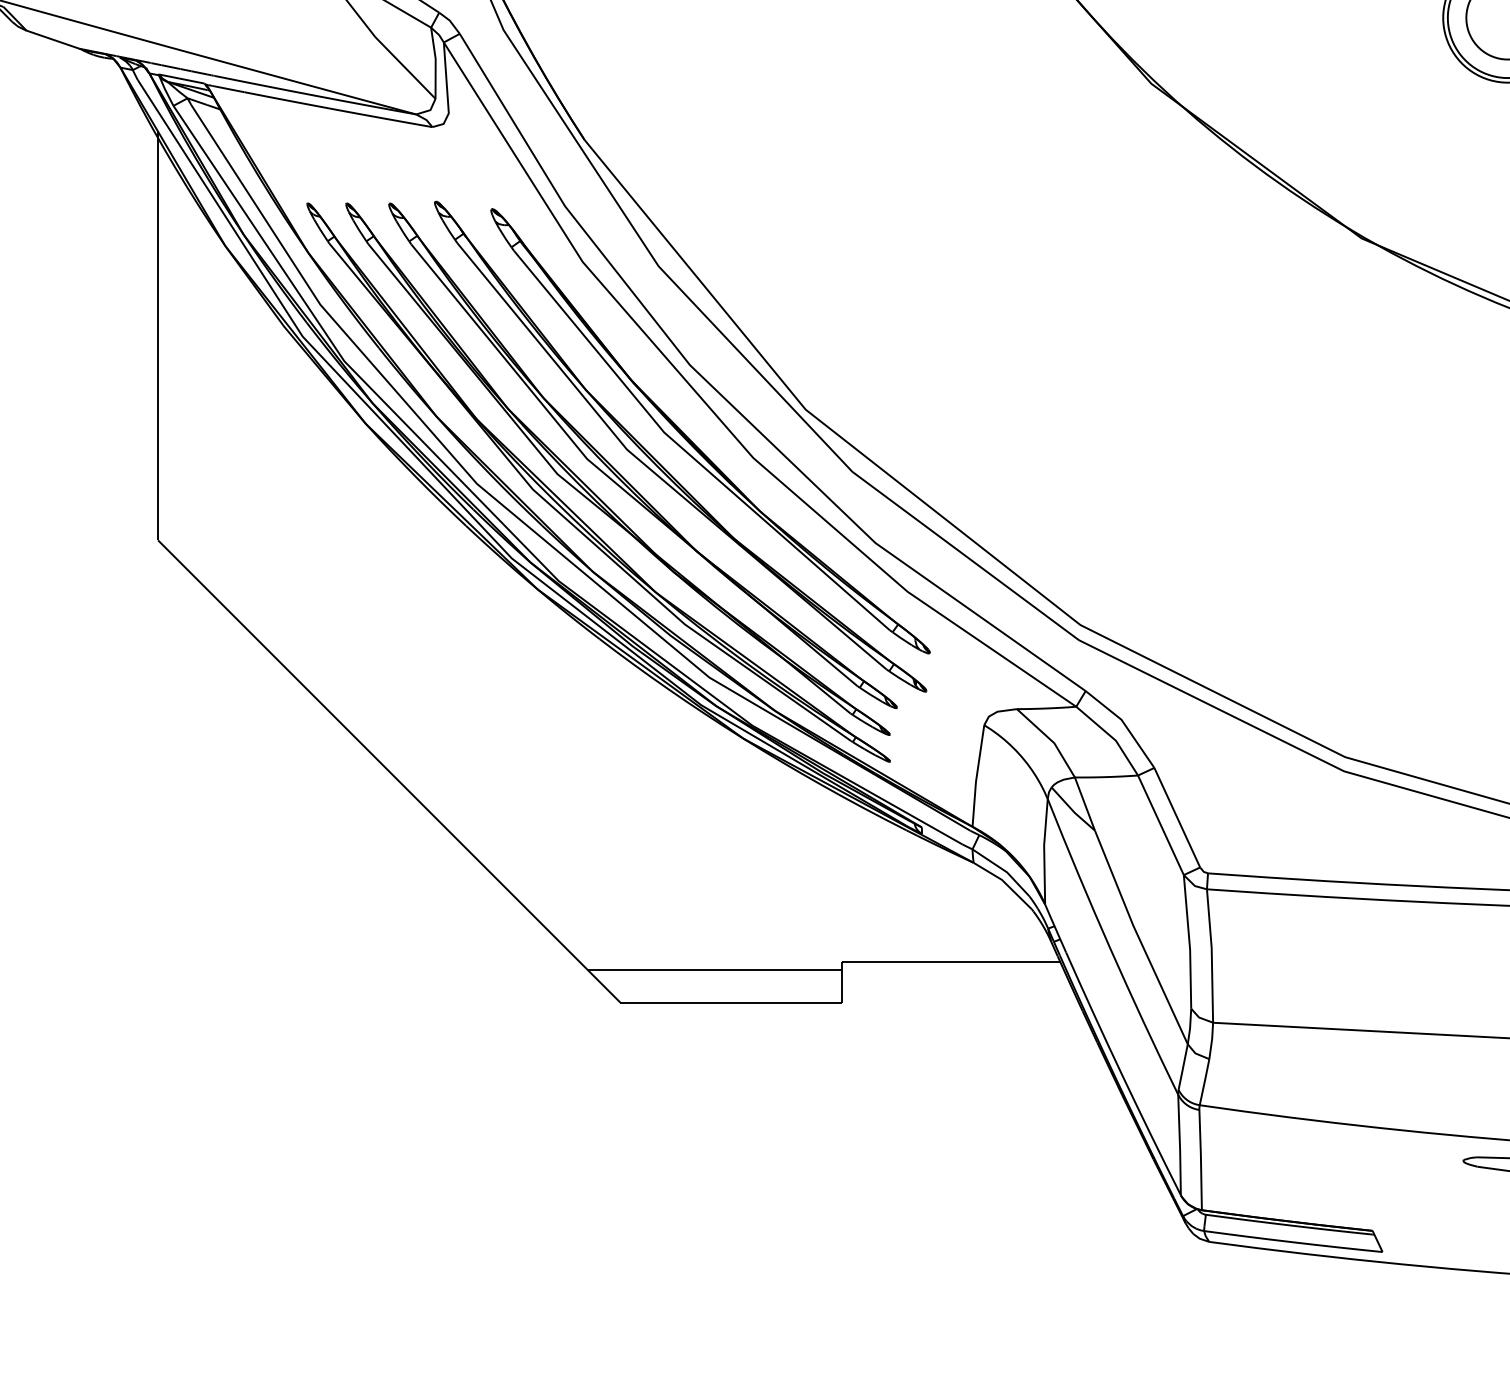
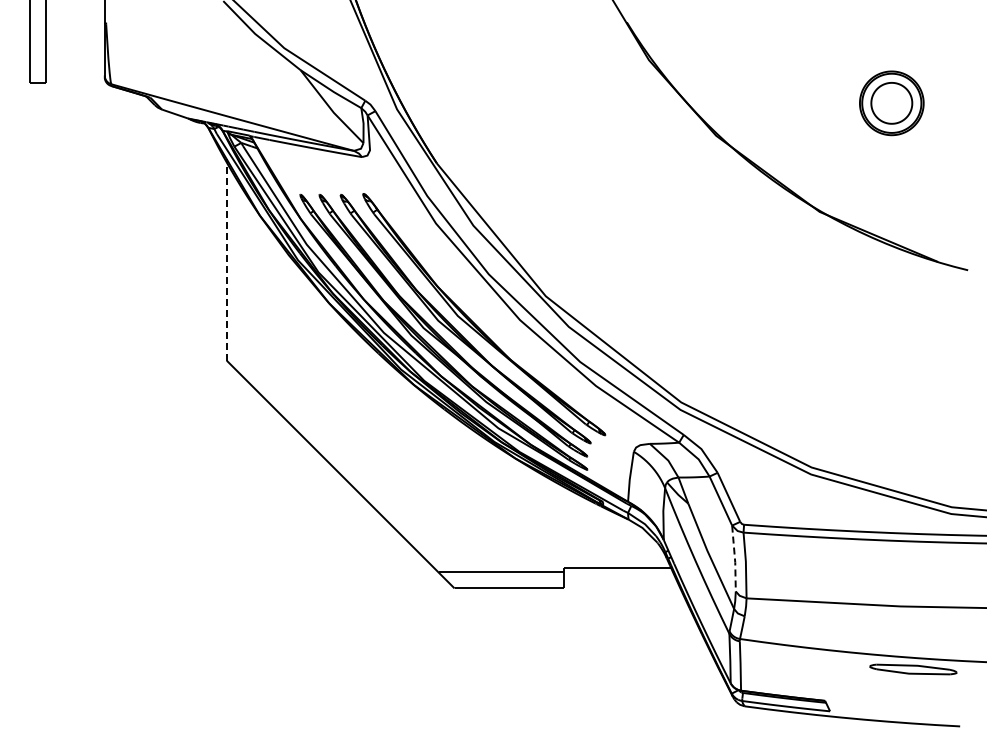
line: (157, 336) -> (226, 260), solid -> dashed
part: (695, 442) -> (491, 312), removed
line: (1190, 943) -> (735, 559), solid -> dashed

